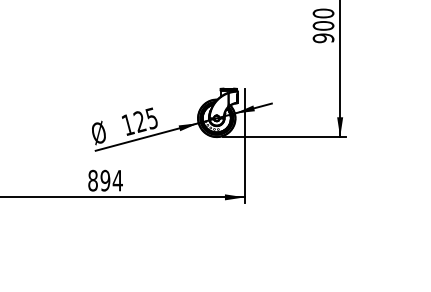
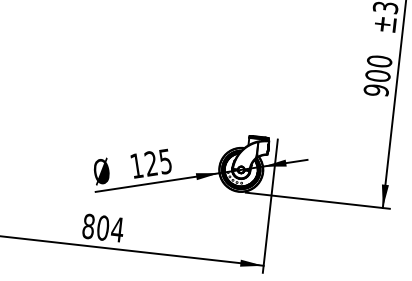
text: (105, 180) -> (103, 227), 894 -> 804

